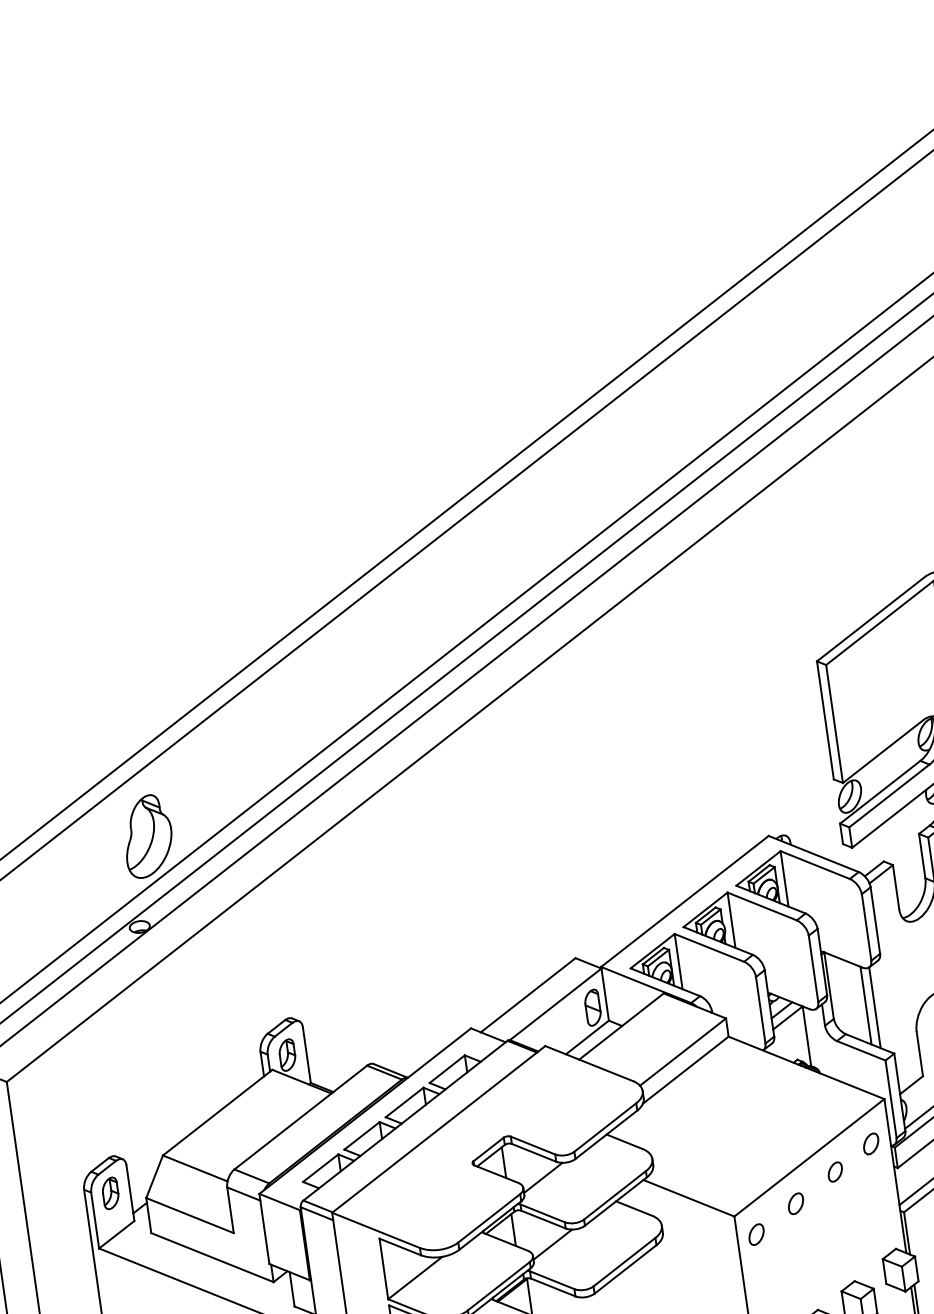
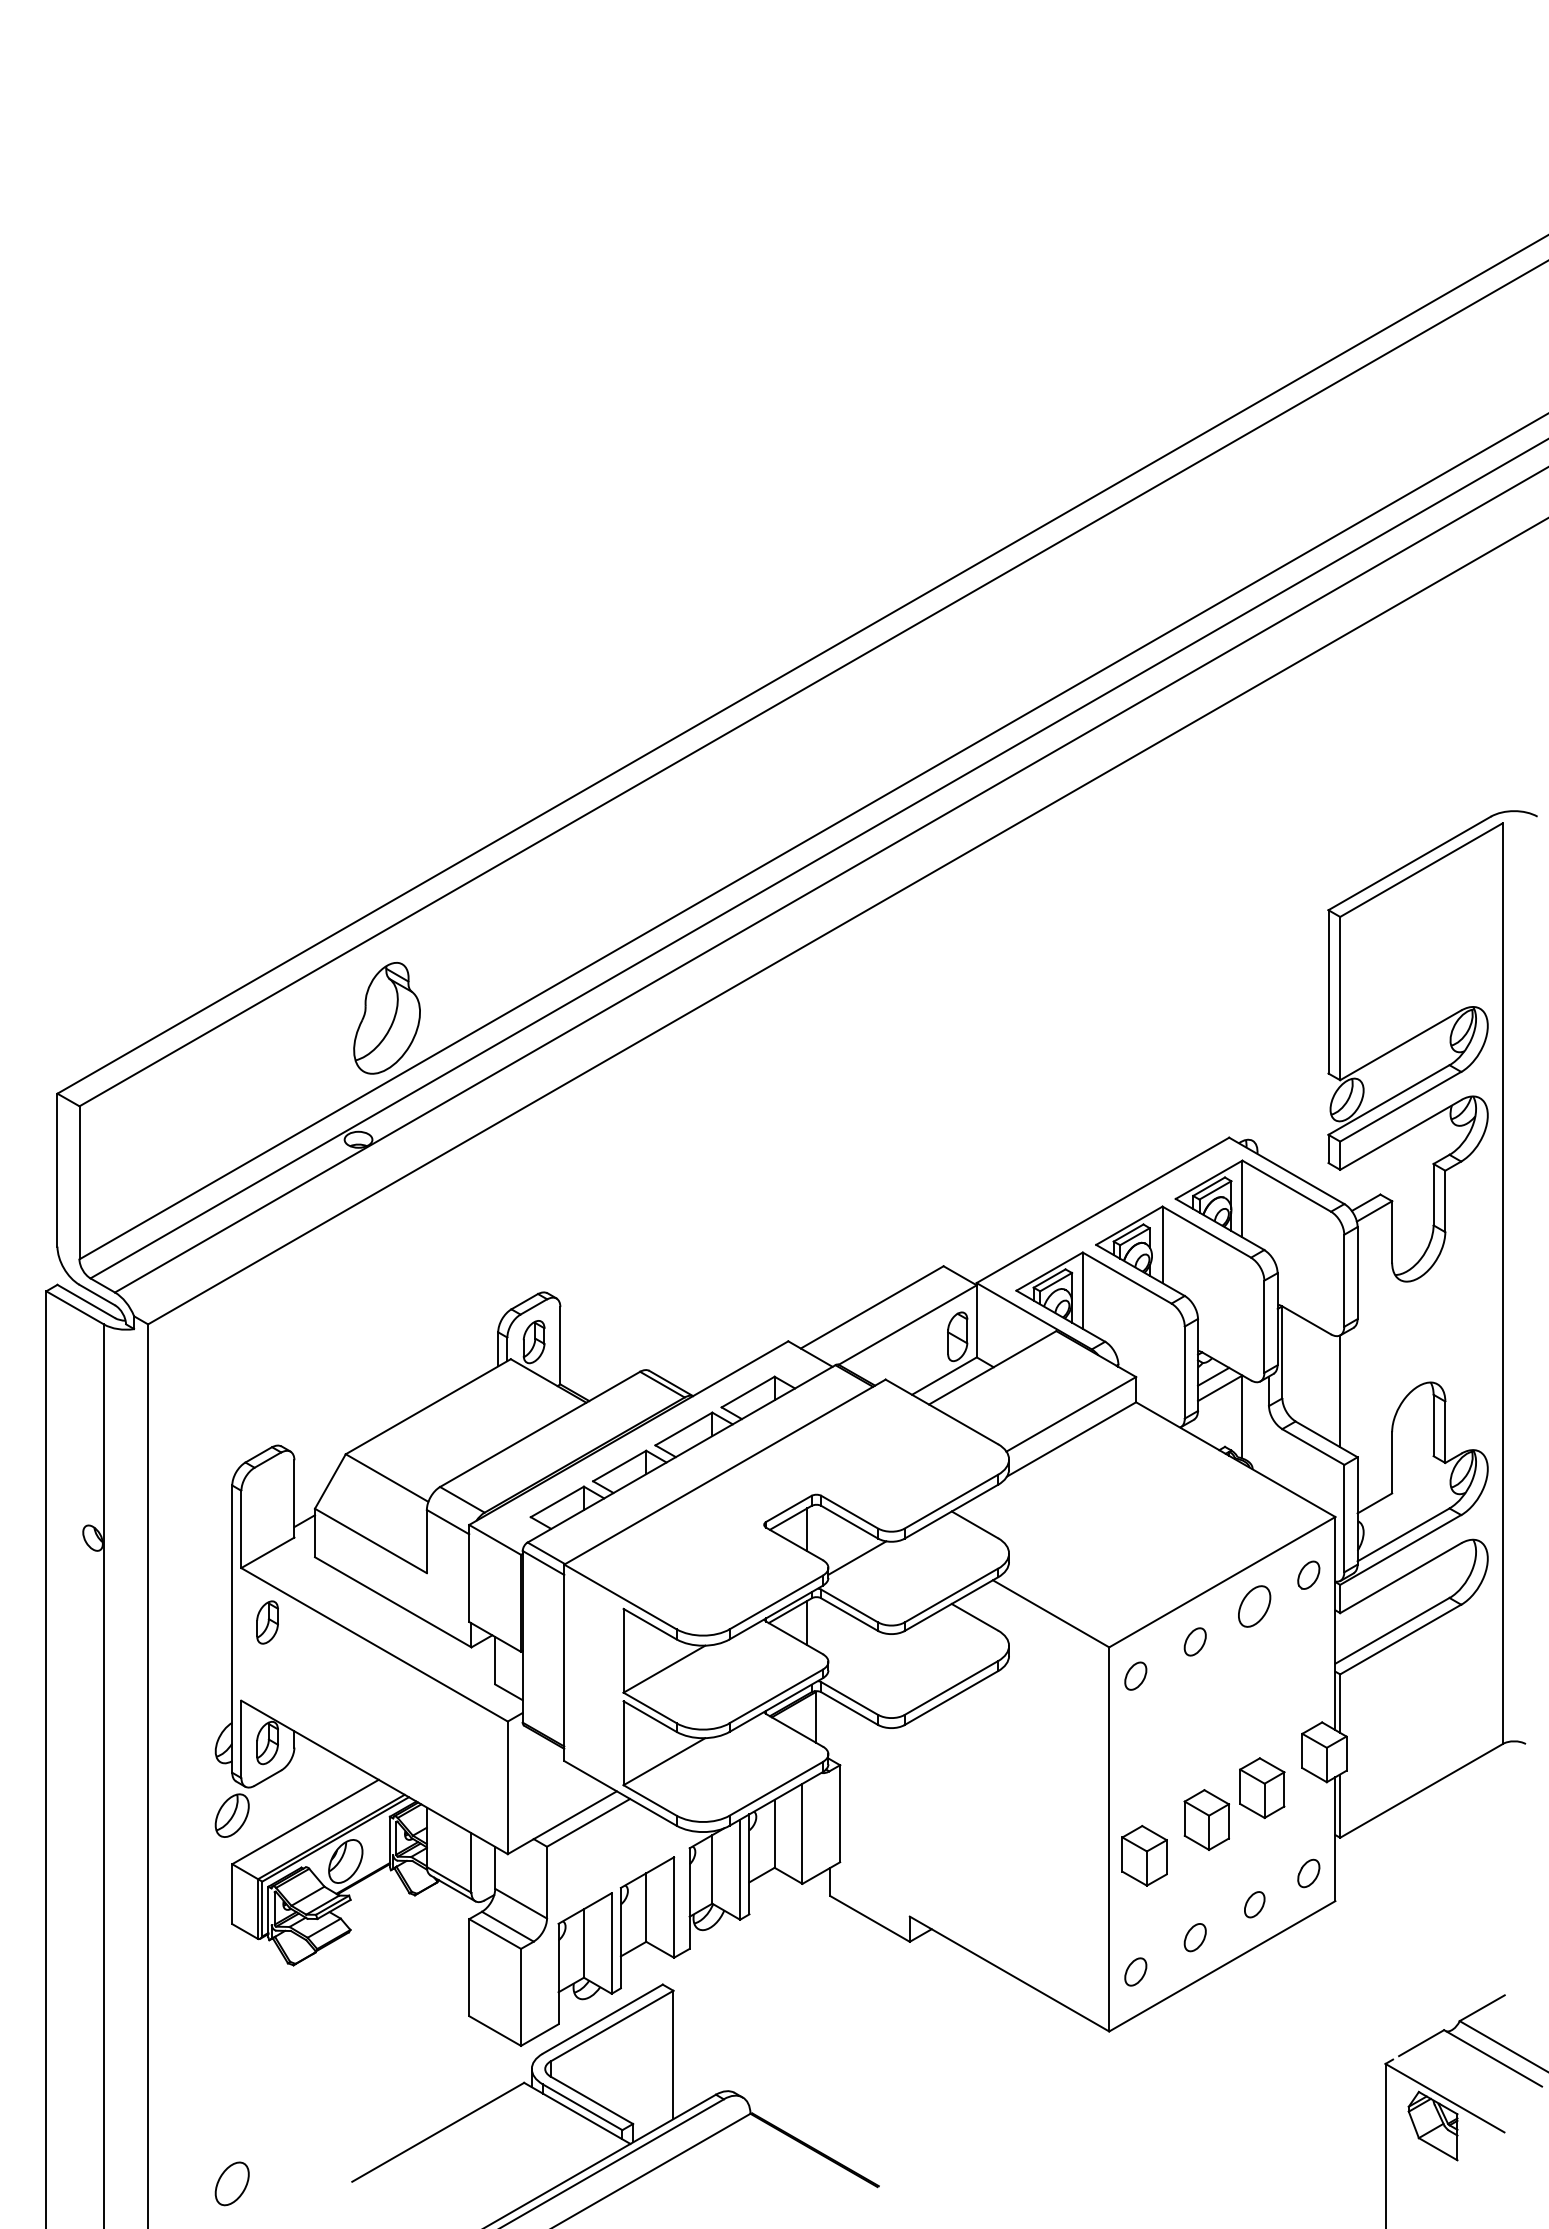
line: (866, 1005) -> (1328, 1386), removed
part: (835, 1172) -> (1254, 1606), size x1.6
part: (110, 1193) -> (267, 1622), moved
line: (552, 1244) -> (857, 1650), removed

